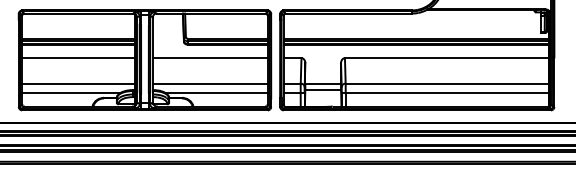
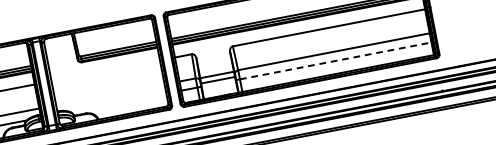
line: (209, 58) -> (105, 71), removed
line: (209, 83) -> (109, 94), removed
line: (216, 93) -> (118, 103), removed
line: (447, 93) -> (336, 61), solid -> dashed

